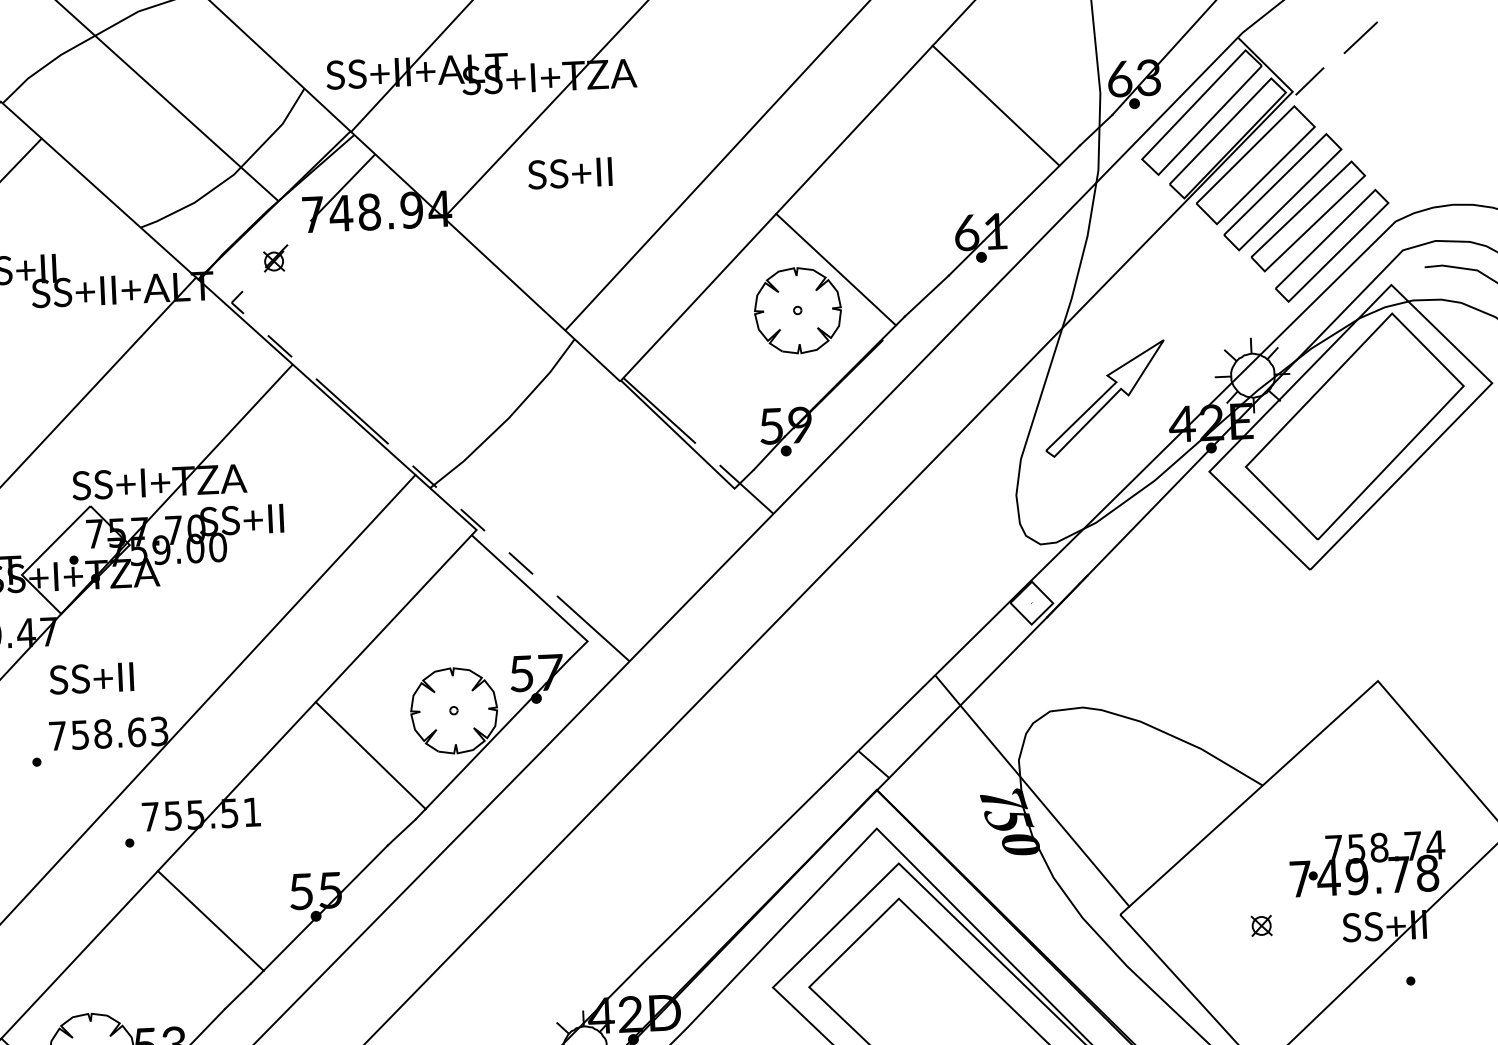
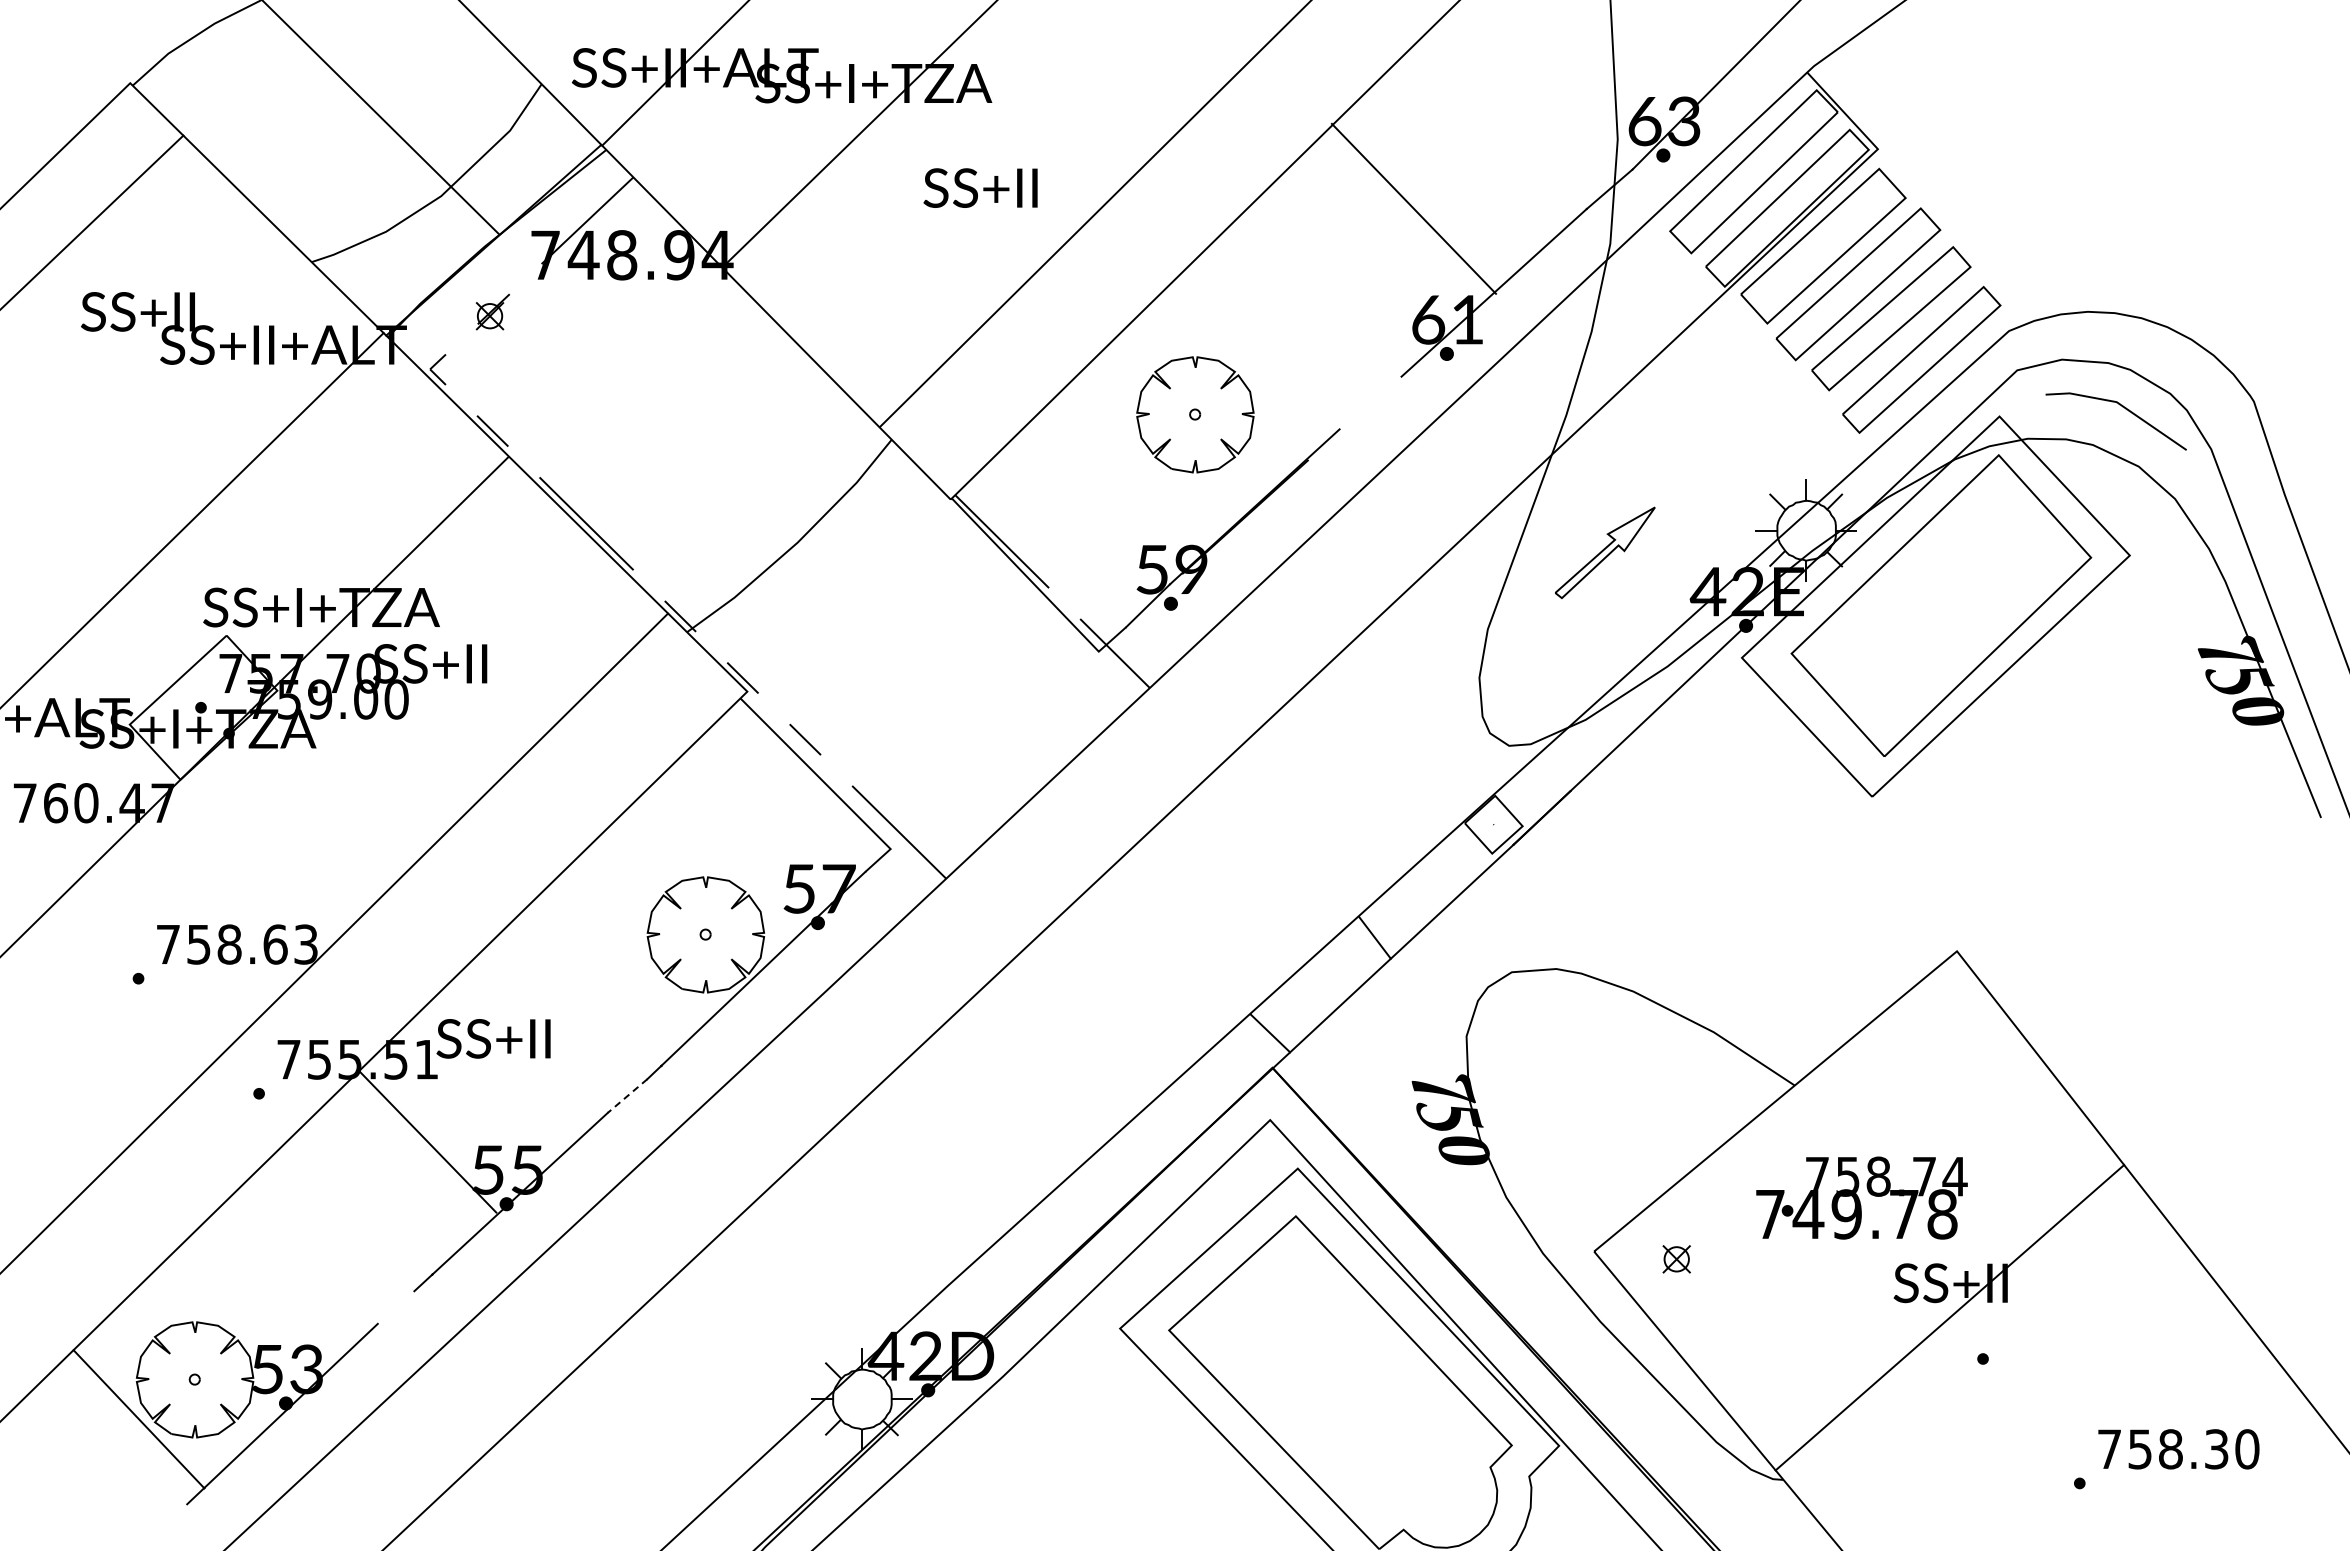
line: (1360, 37) -> (1973, 79), removed
line: (1309, 81) -> (1901, 136), removed
line: (995, 105) -> (1413, 208), moved
text: (569, 172) -> (980, 187), moved
line: (835, 269) -> (1248, 361), removed
line: (926, 295) -> (1370, 402), removed
part: (1104, 398) -> (1604, 552), size x0.6
text: (91, 678) -> (493, 1038), moved
line: (370, 755) -> (590, 989), removed
line: (1044, 805) -> (1498, 1099), removed
line: (401, 832) -> (627, 1095), solid -> dashed
part: (1367, 863) -> (1861, 1197), moved
line: (210, 920) -> (427, 1141), moved
part: (1261, 926) -> (1676, 1259), moved
line: (237, 996) -> (395, 1307), removed

